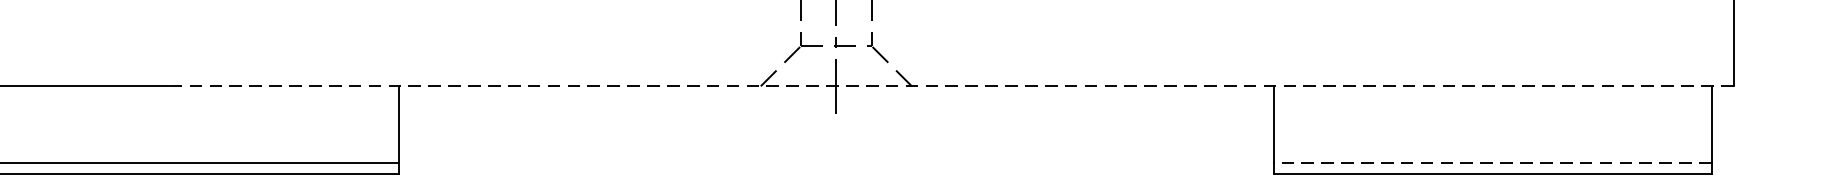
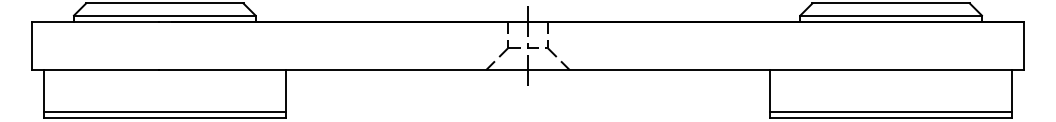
line: (951, 87) -> (591, 70), dashed -> solid
line: (1491, 162) -> (890, 112), dashed -> solid

